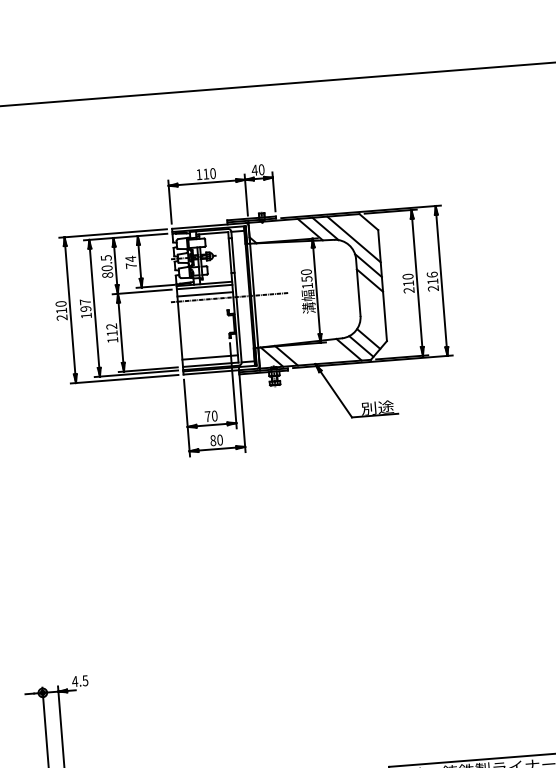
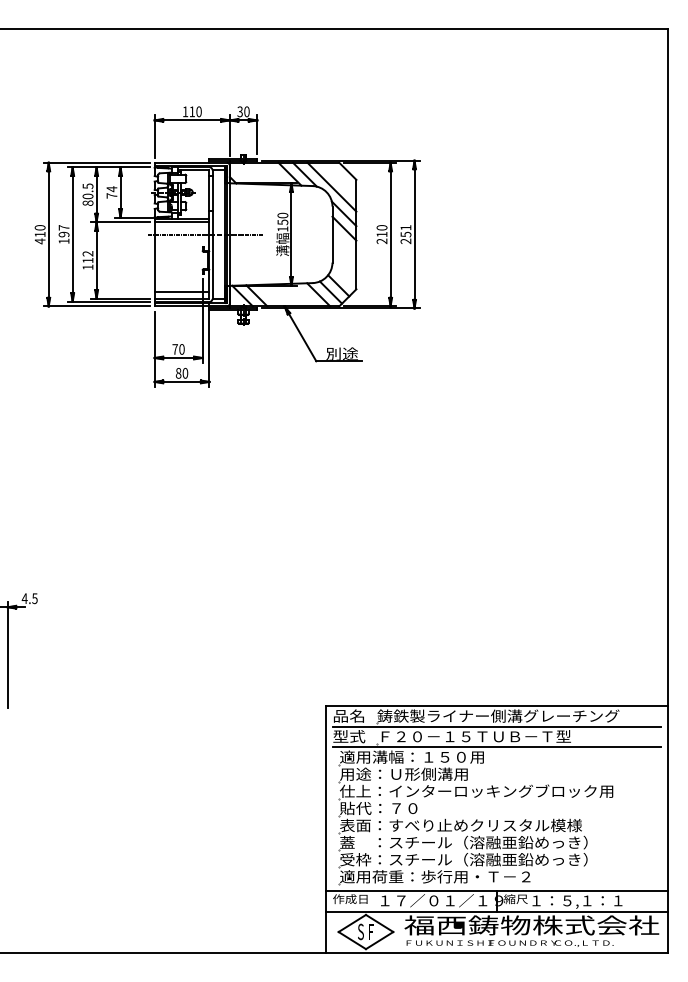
text: (255, 169) -> (240, 111), 40 -> 30
text: (432, 278) -> (405, 231), 216 -> 251
line: (204, 294) -> (181, 229), removed
text: (61, 317) -> (39, 241), 210 -> 410

